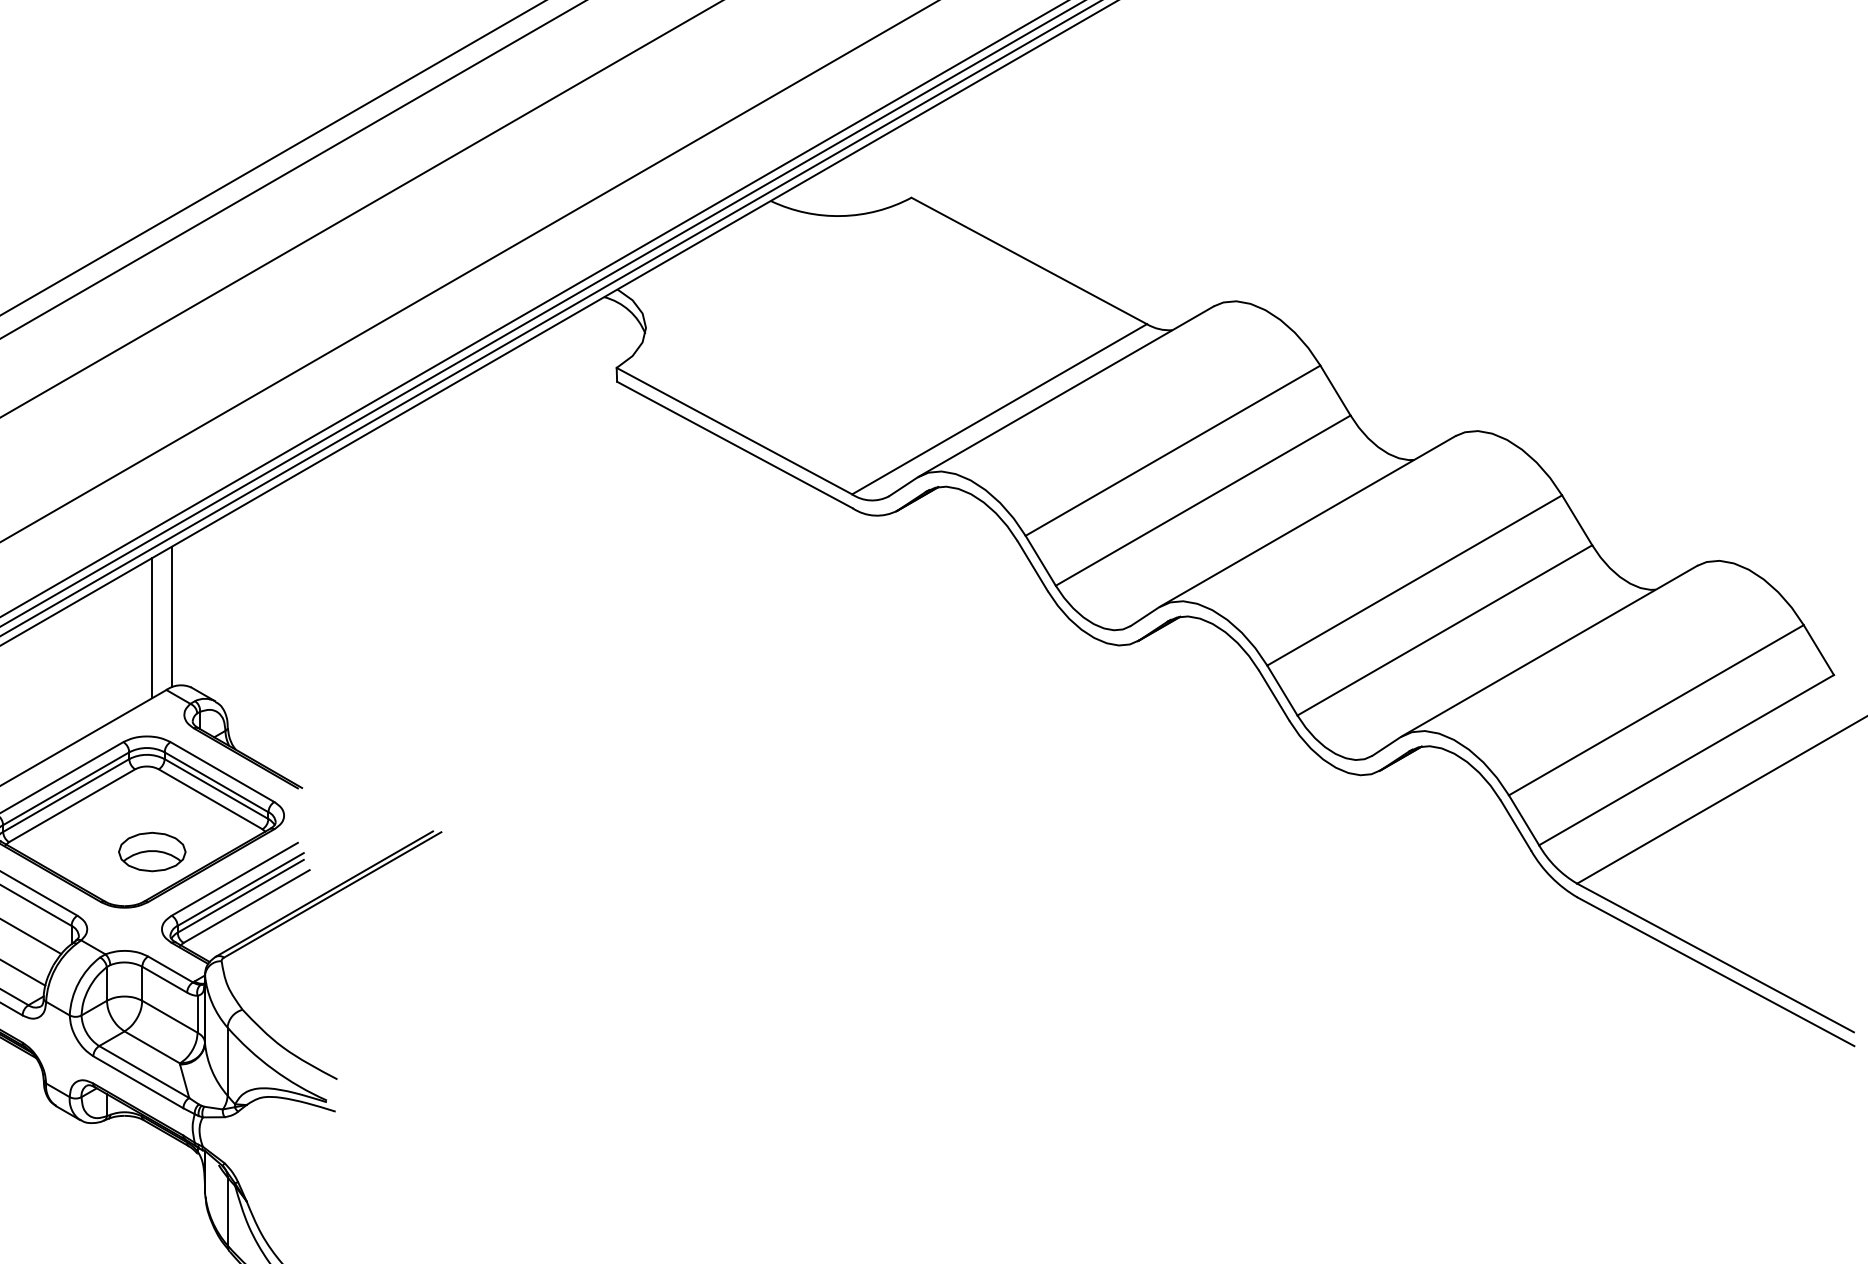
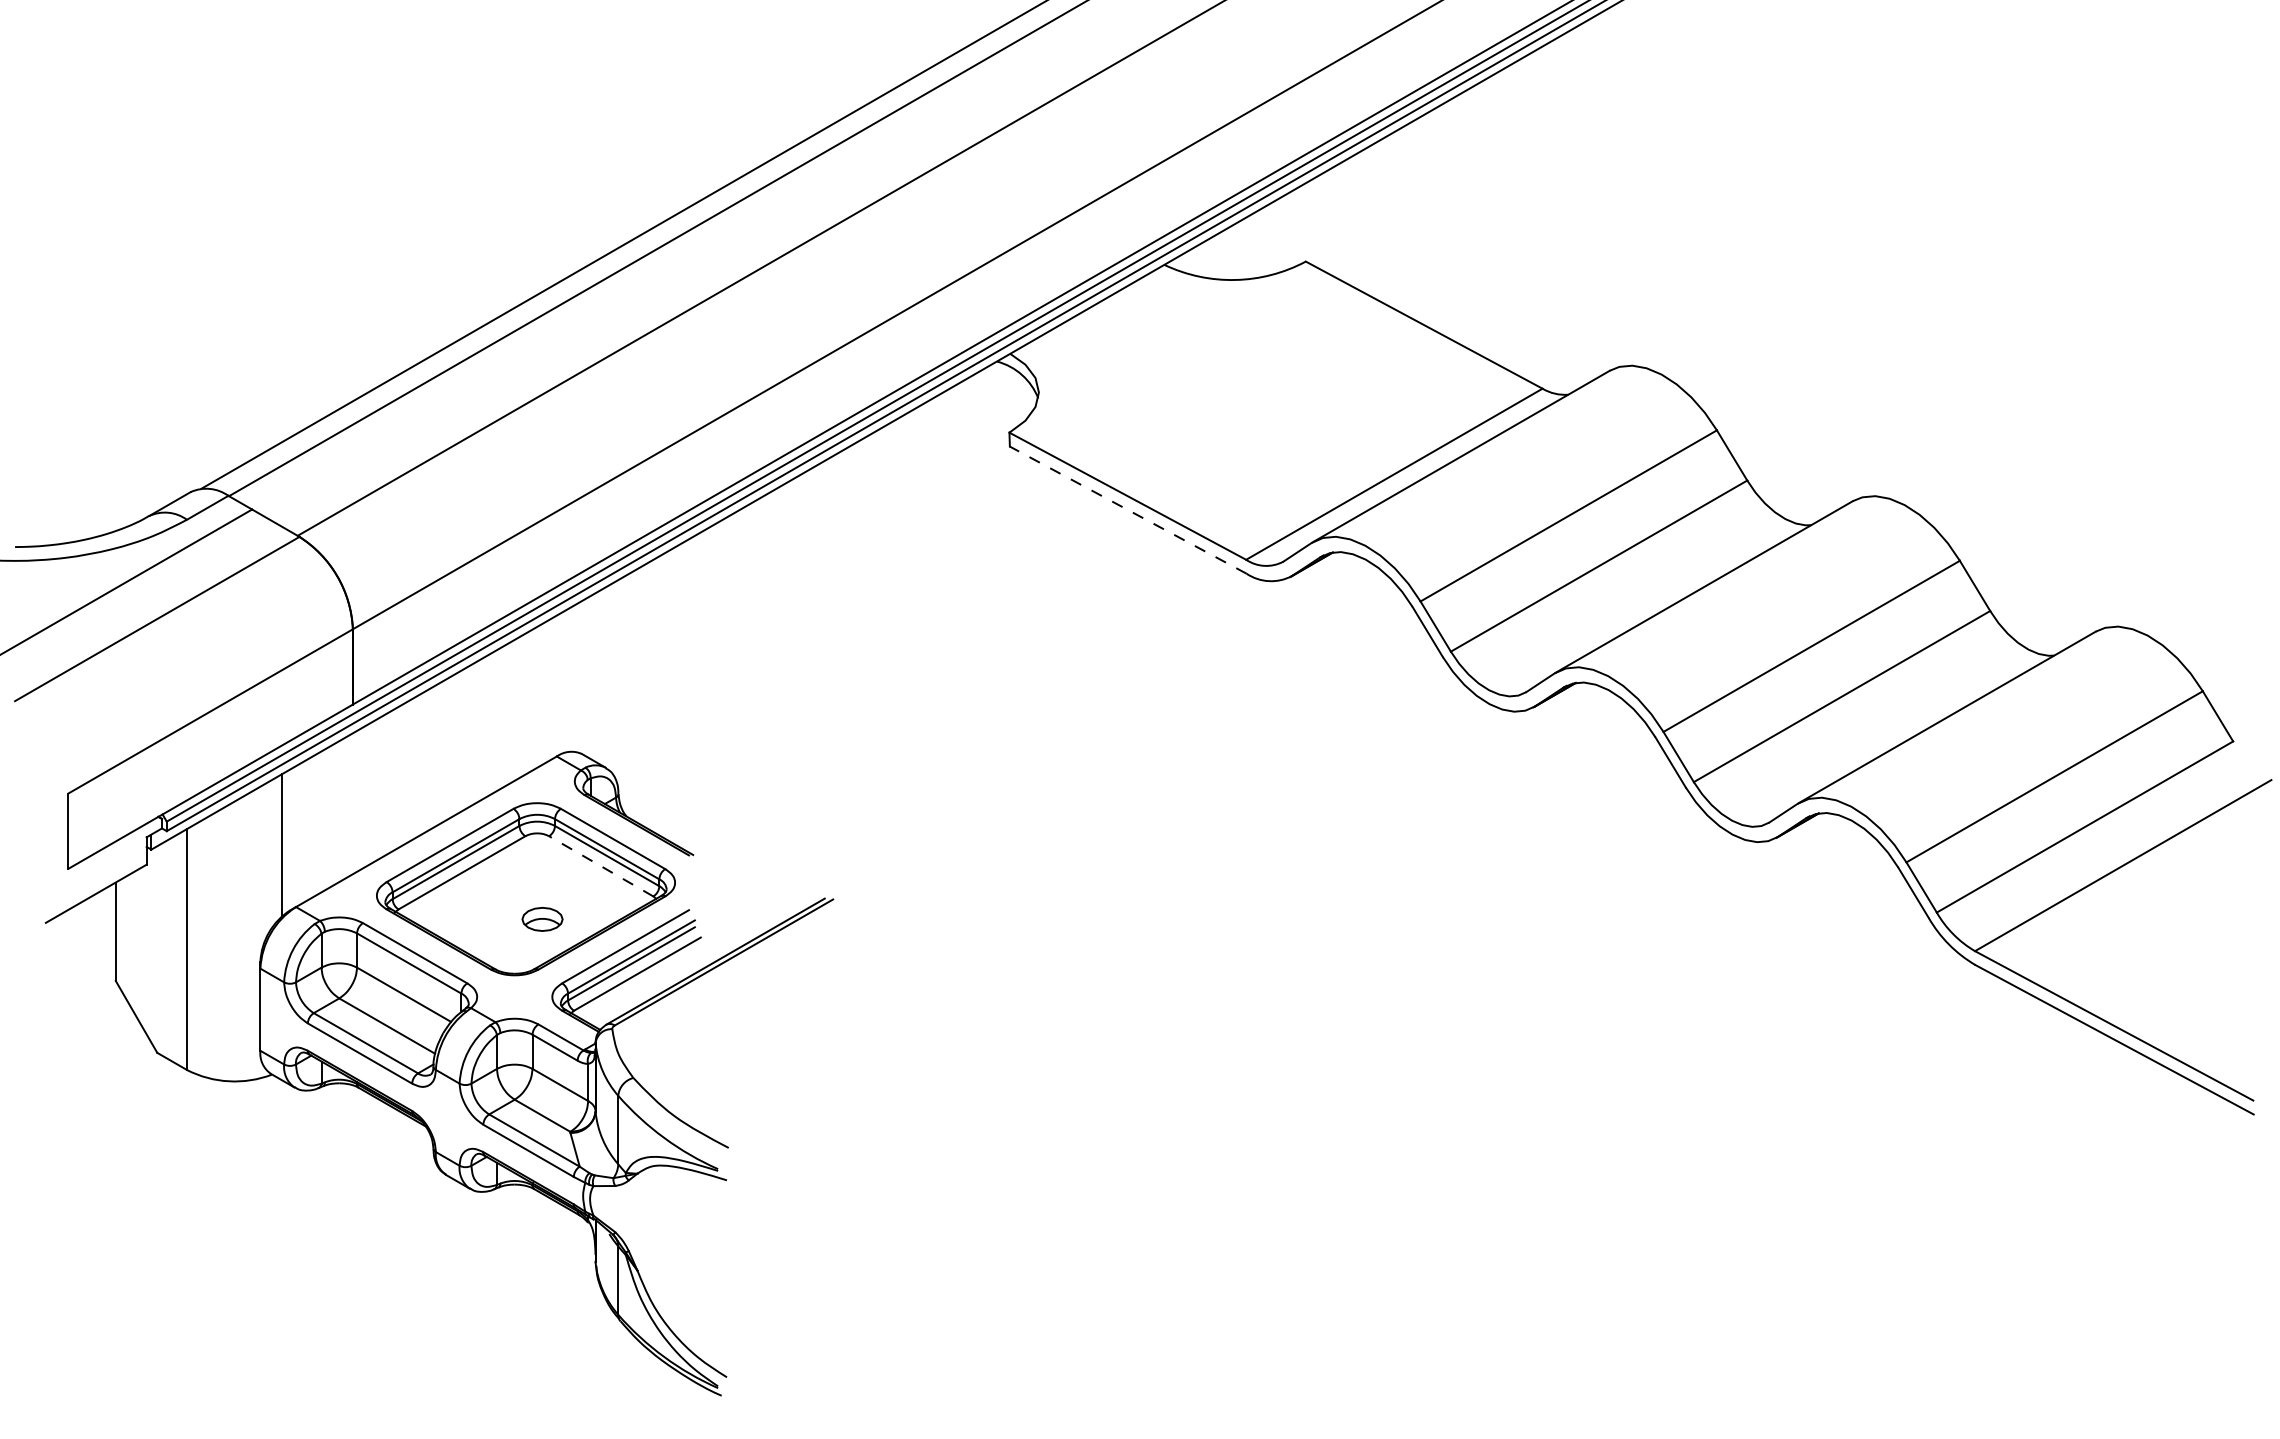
line: (734, 444) -> (1127, 509), solid -> dashed
line: (172, 616) -> (562, 682), removed
line: (152, 627) -> (542, 693), removed
line: (209, 799) -> (600, 866), solid -> dashed
part: (152, 852) -> (542, 919), size x0.6

